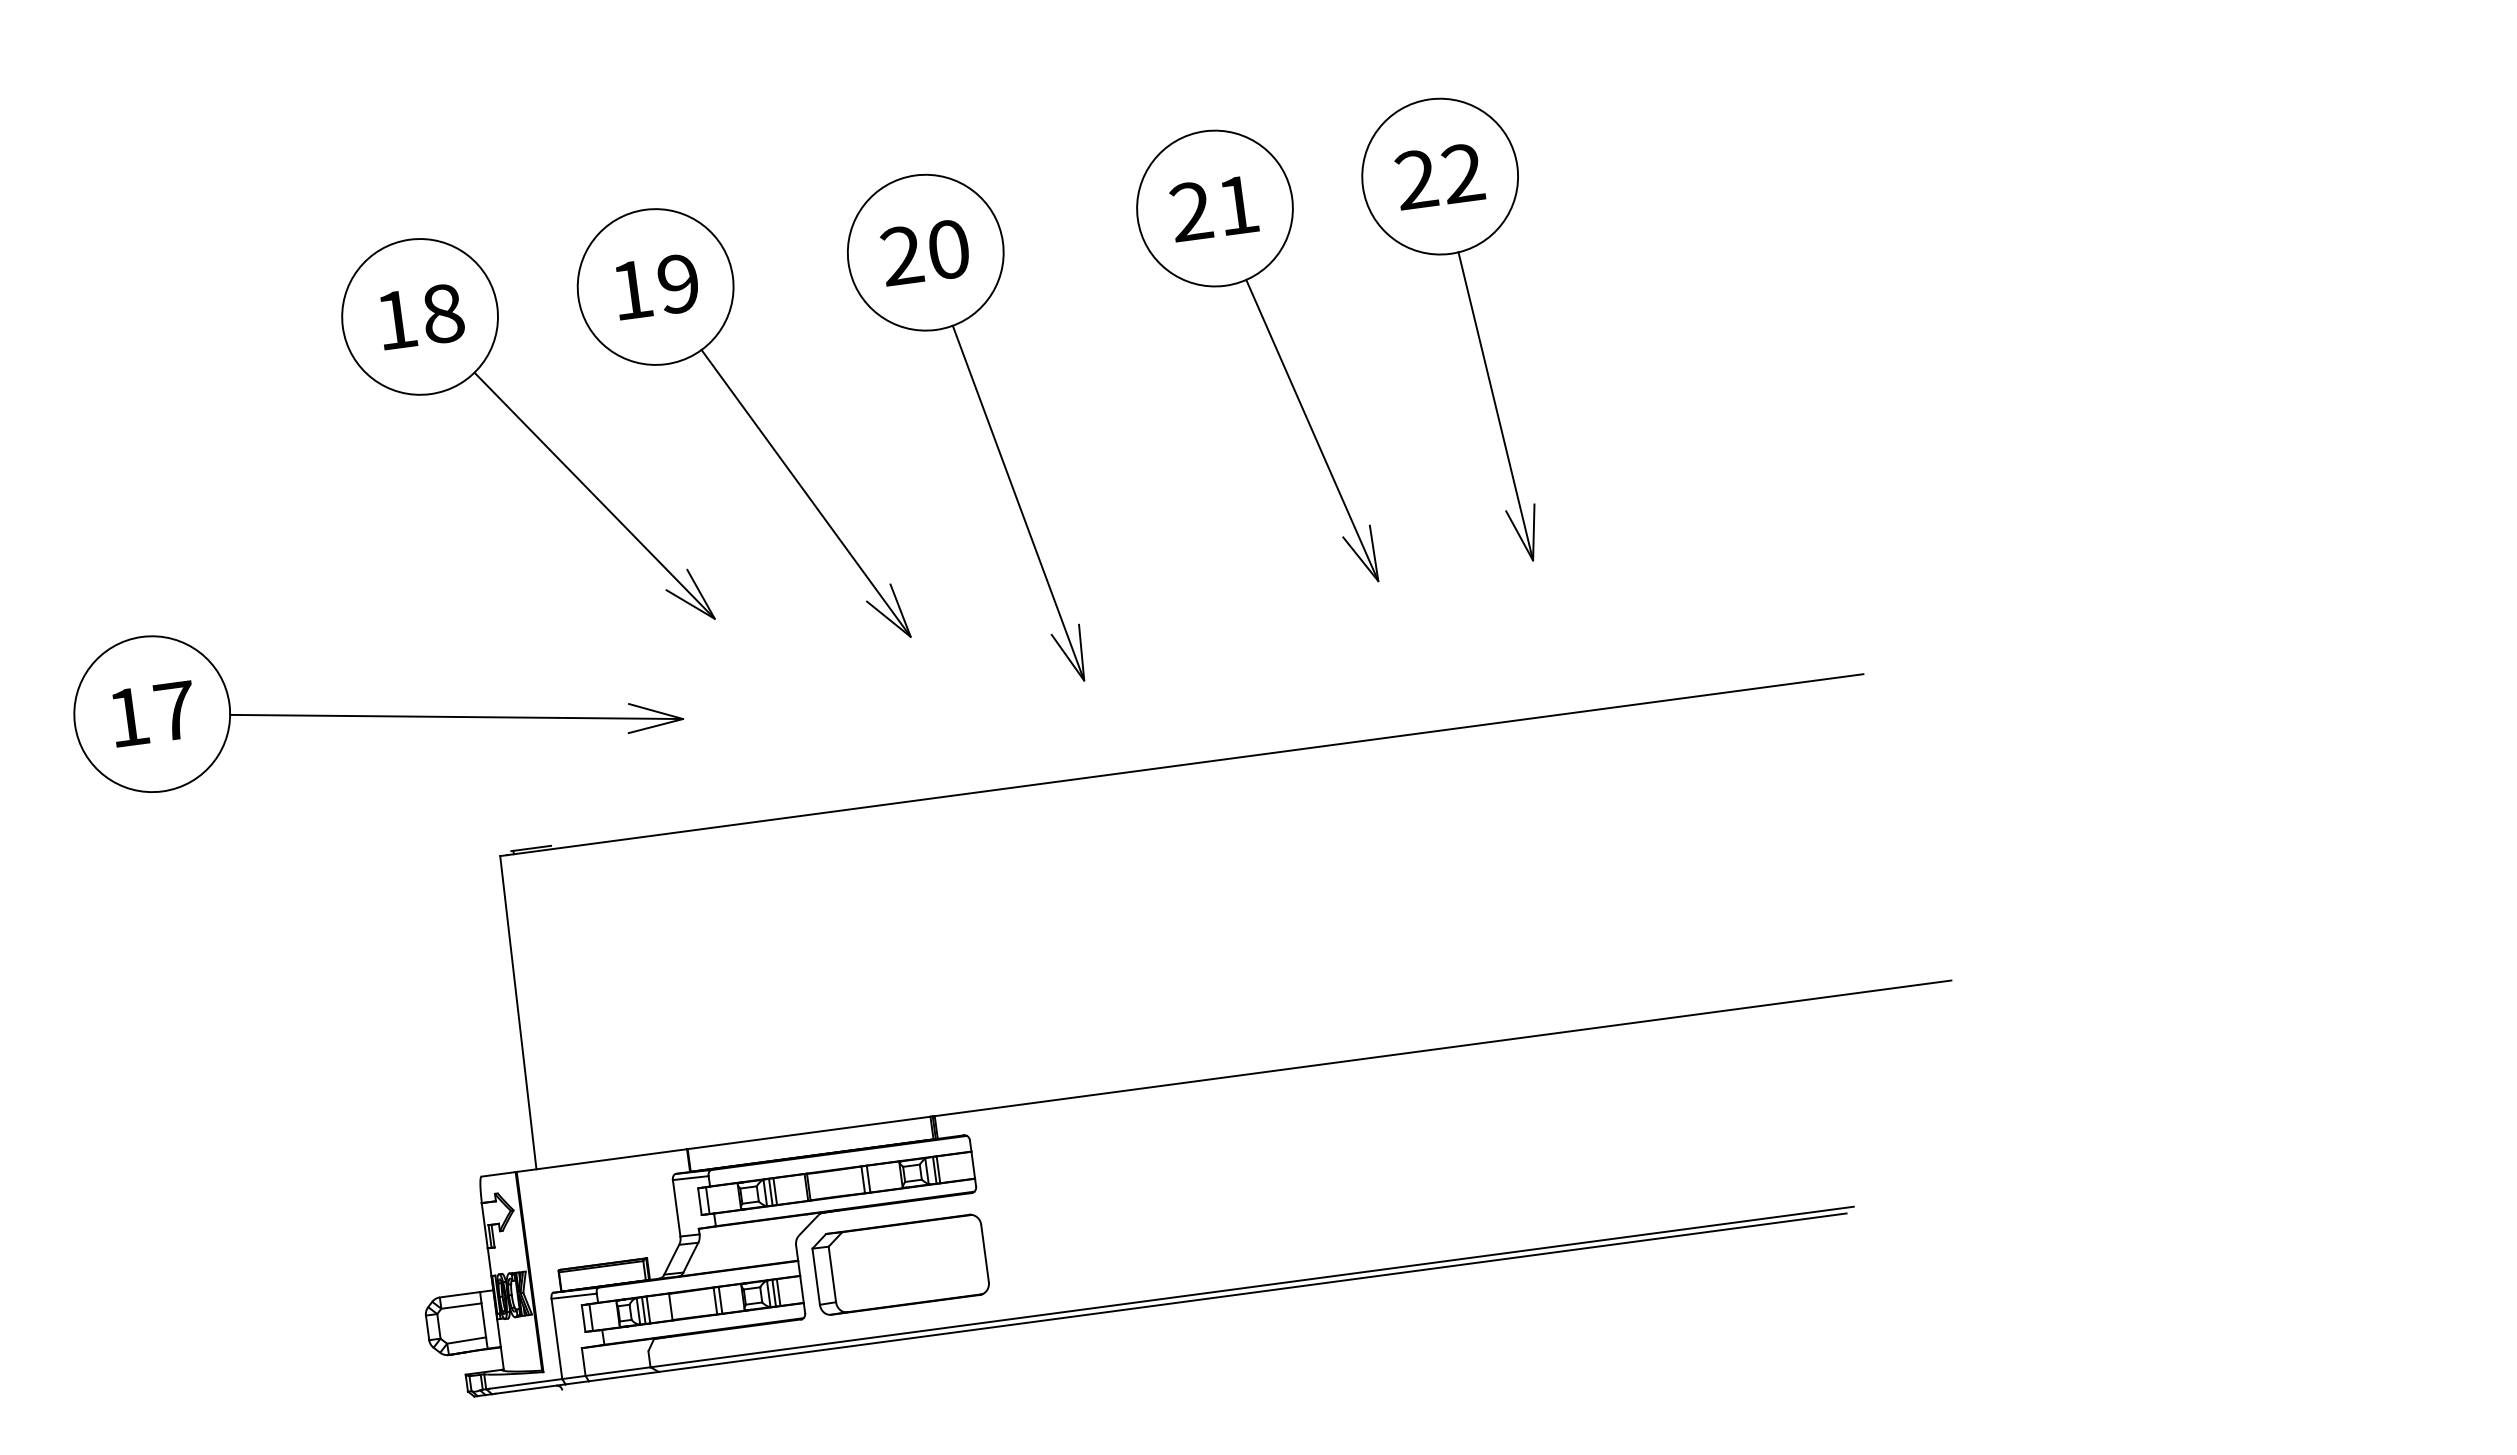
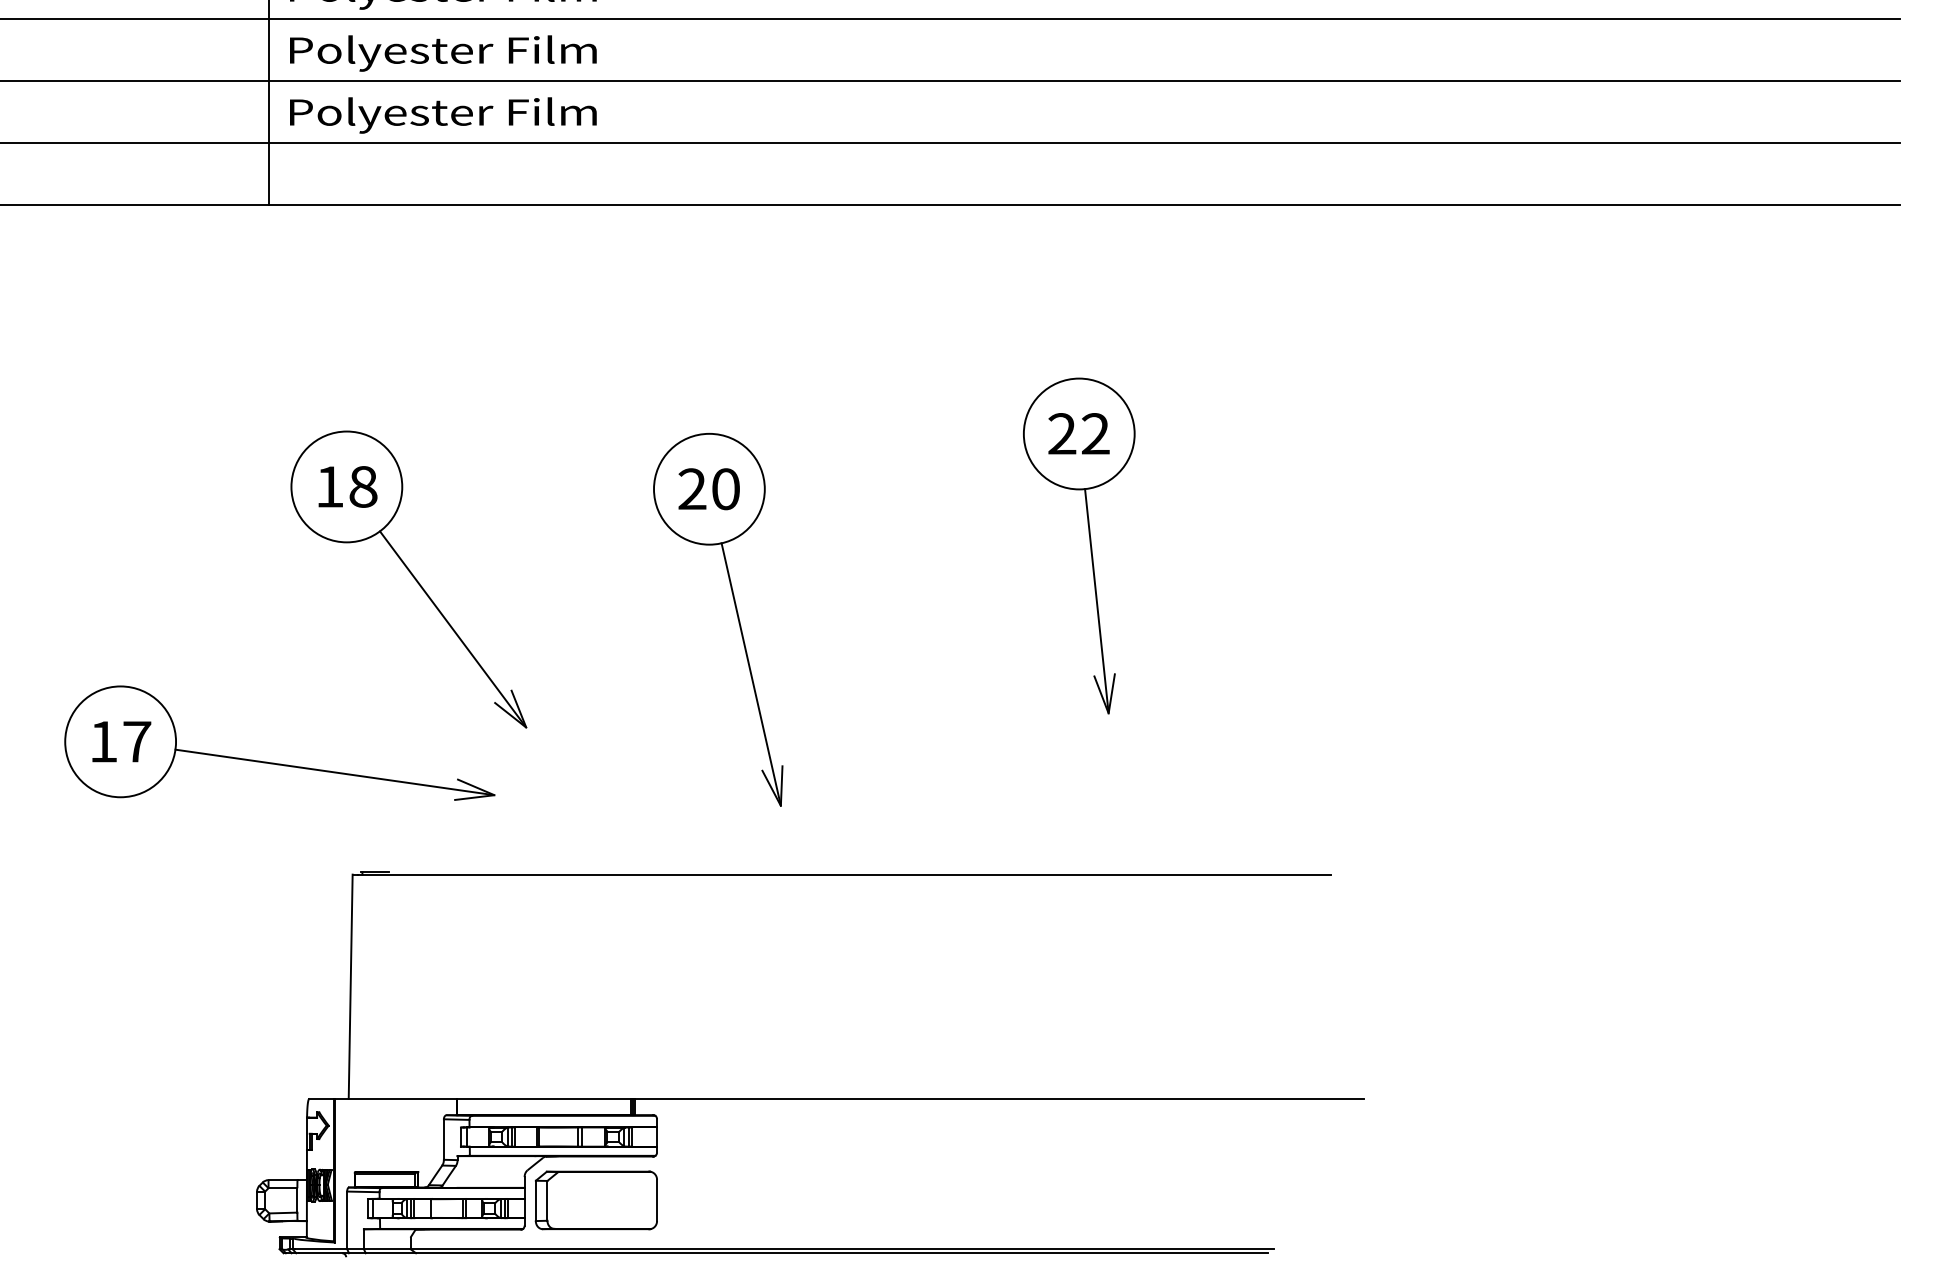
part: (1474, 327) -> (1089, 543), moved
part: (1274, 349) -> (946, 590), removed
part: (751, 421) -> (570, 591), removed

